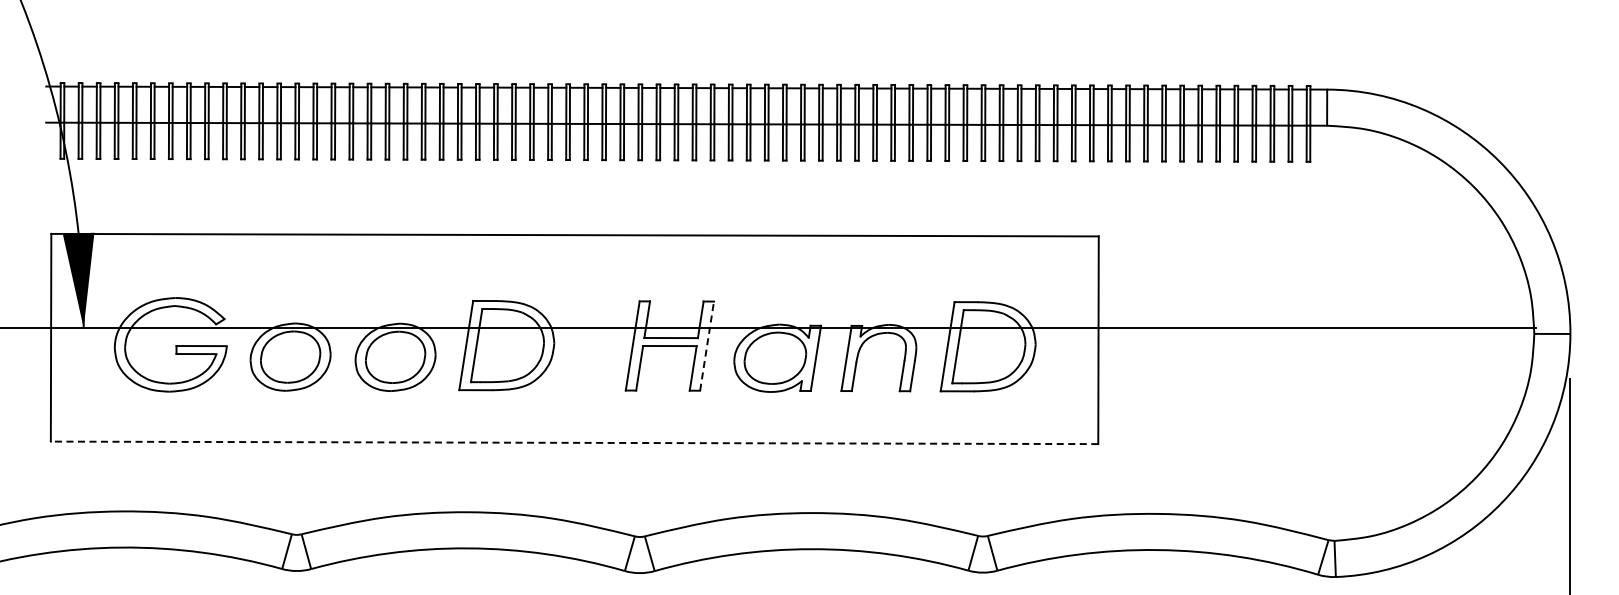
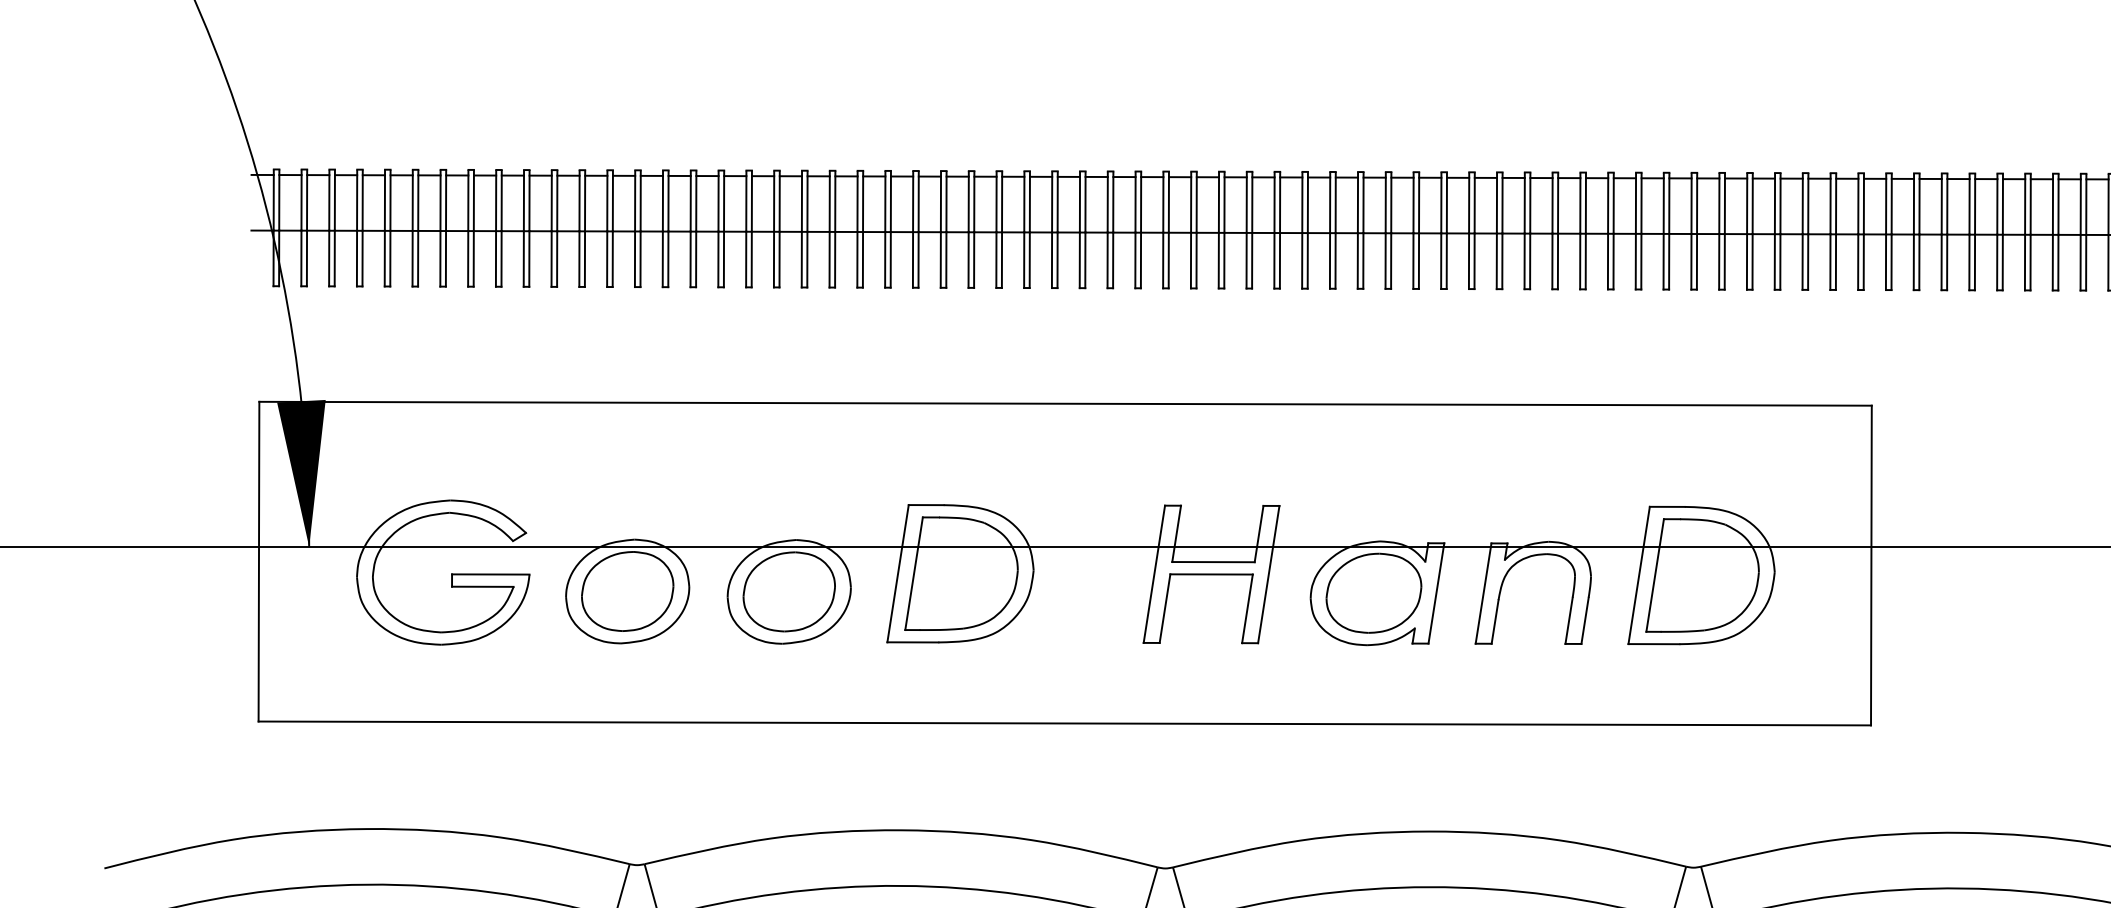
line: (707, 345) -> (1269, 573), dashed -> solid
line: (574, 442) -> (1064, 722), dashed -> solid

